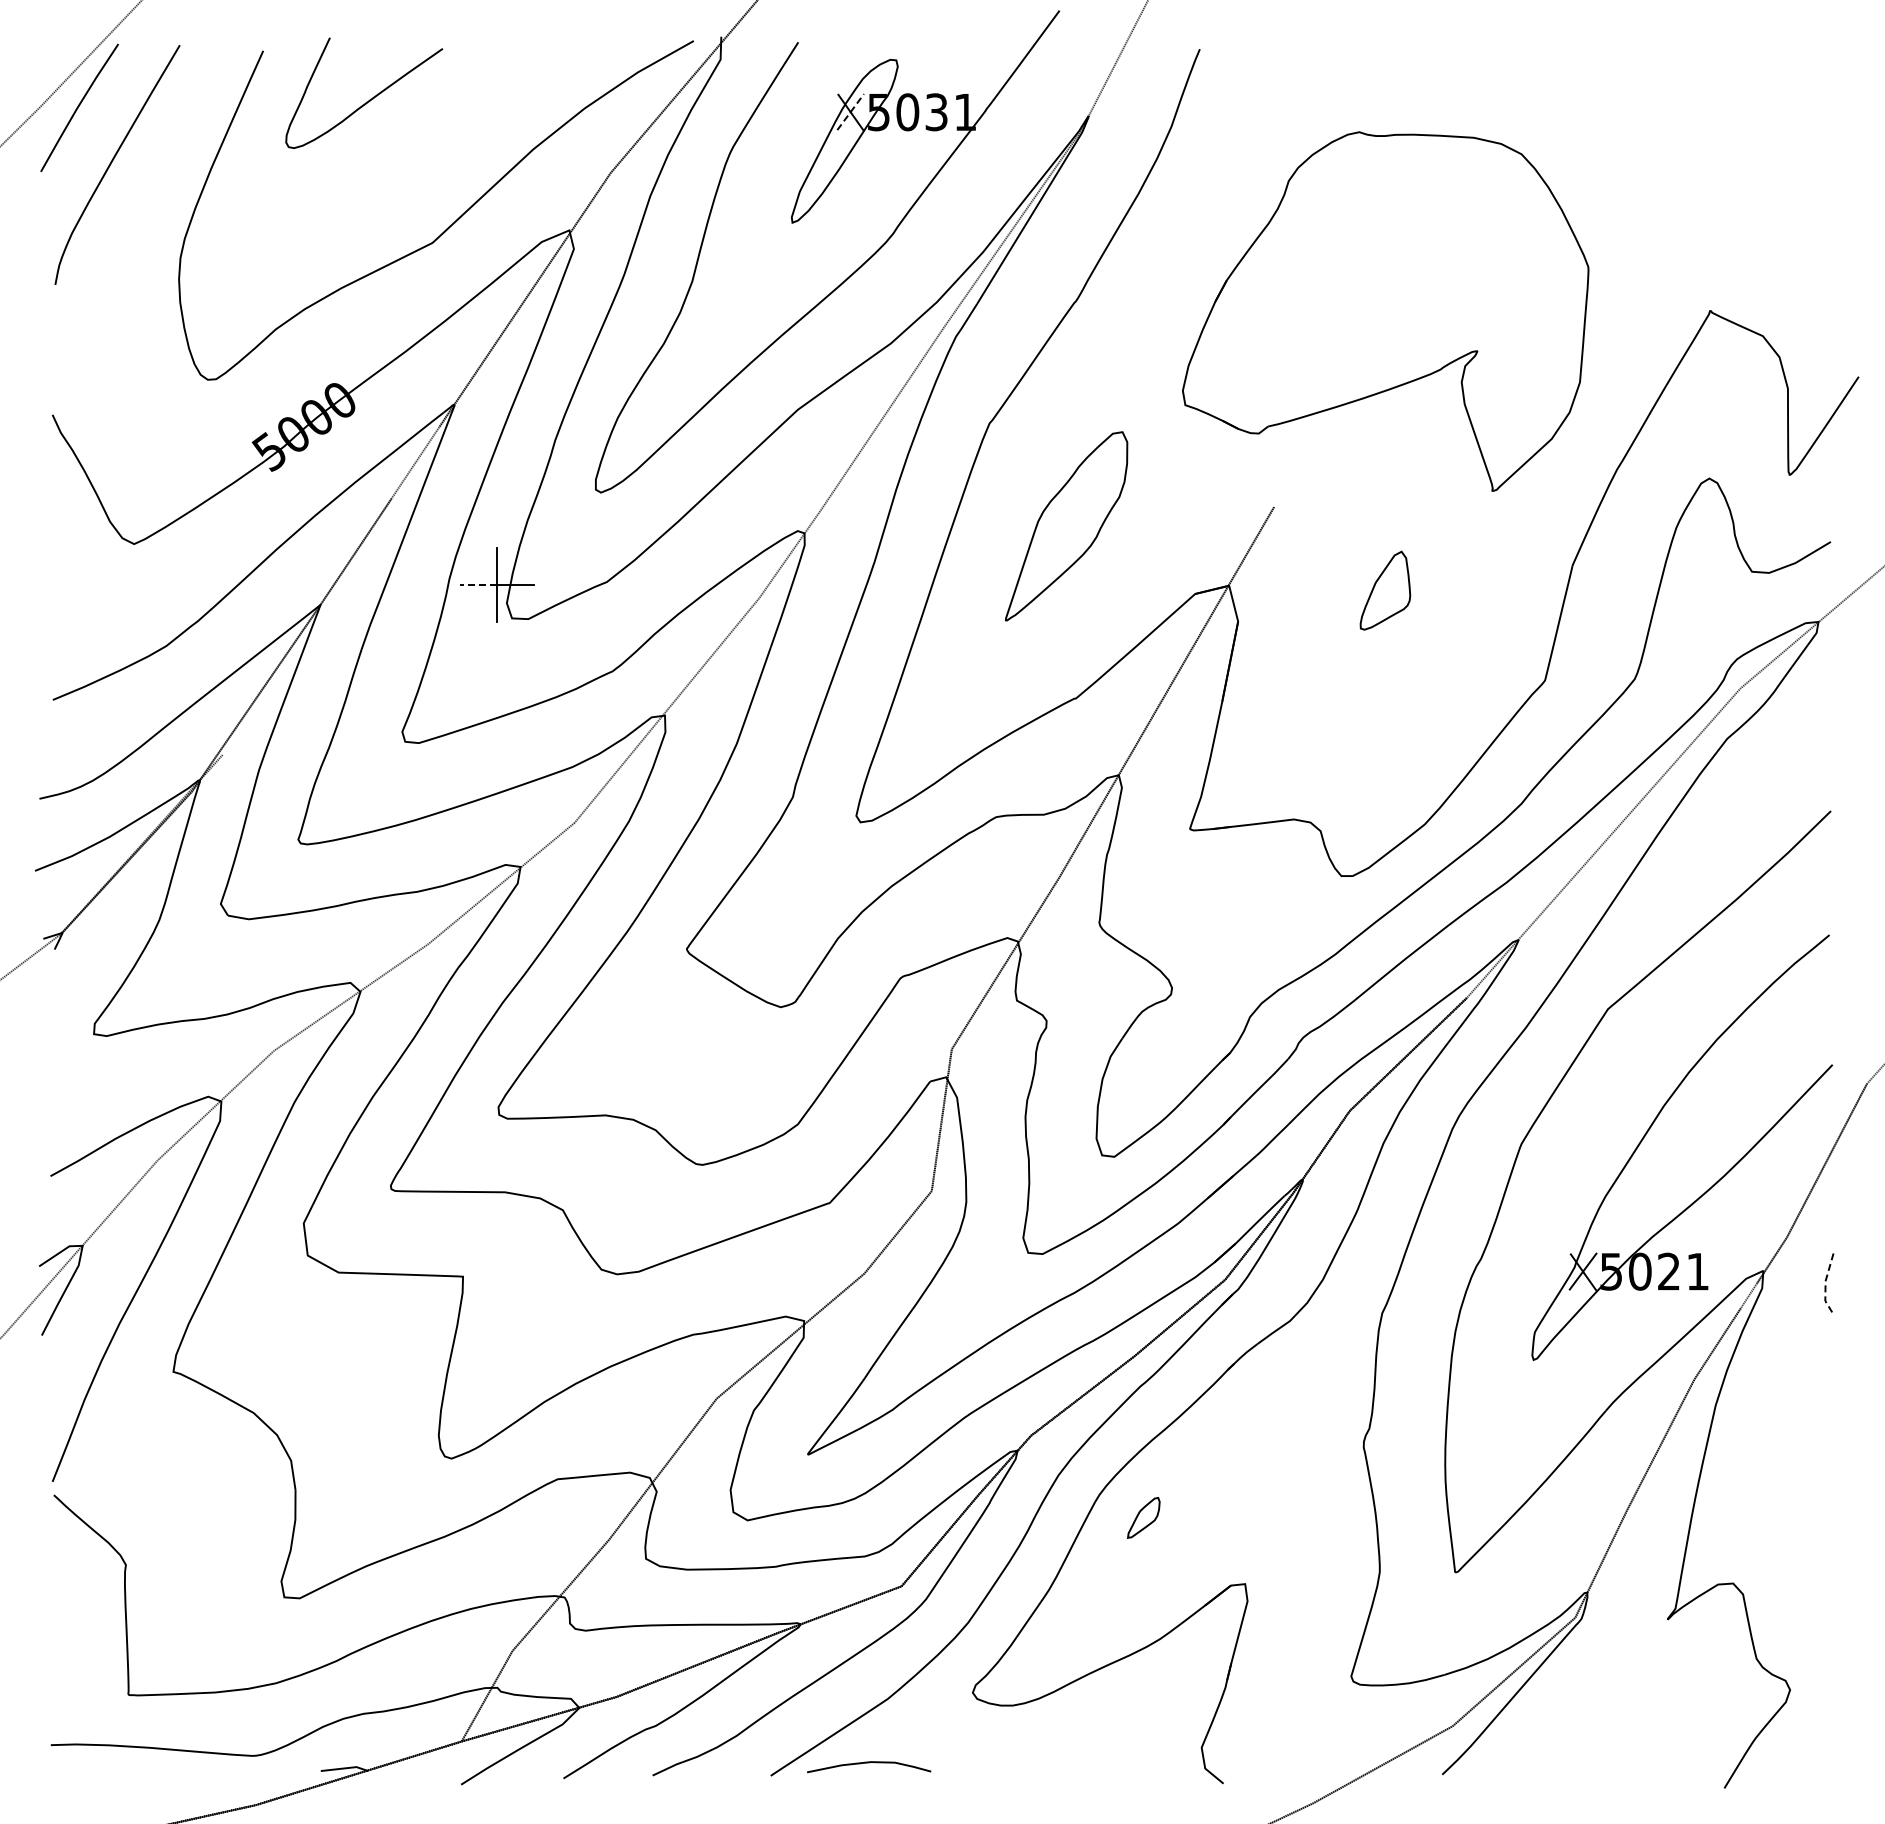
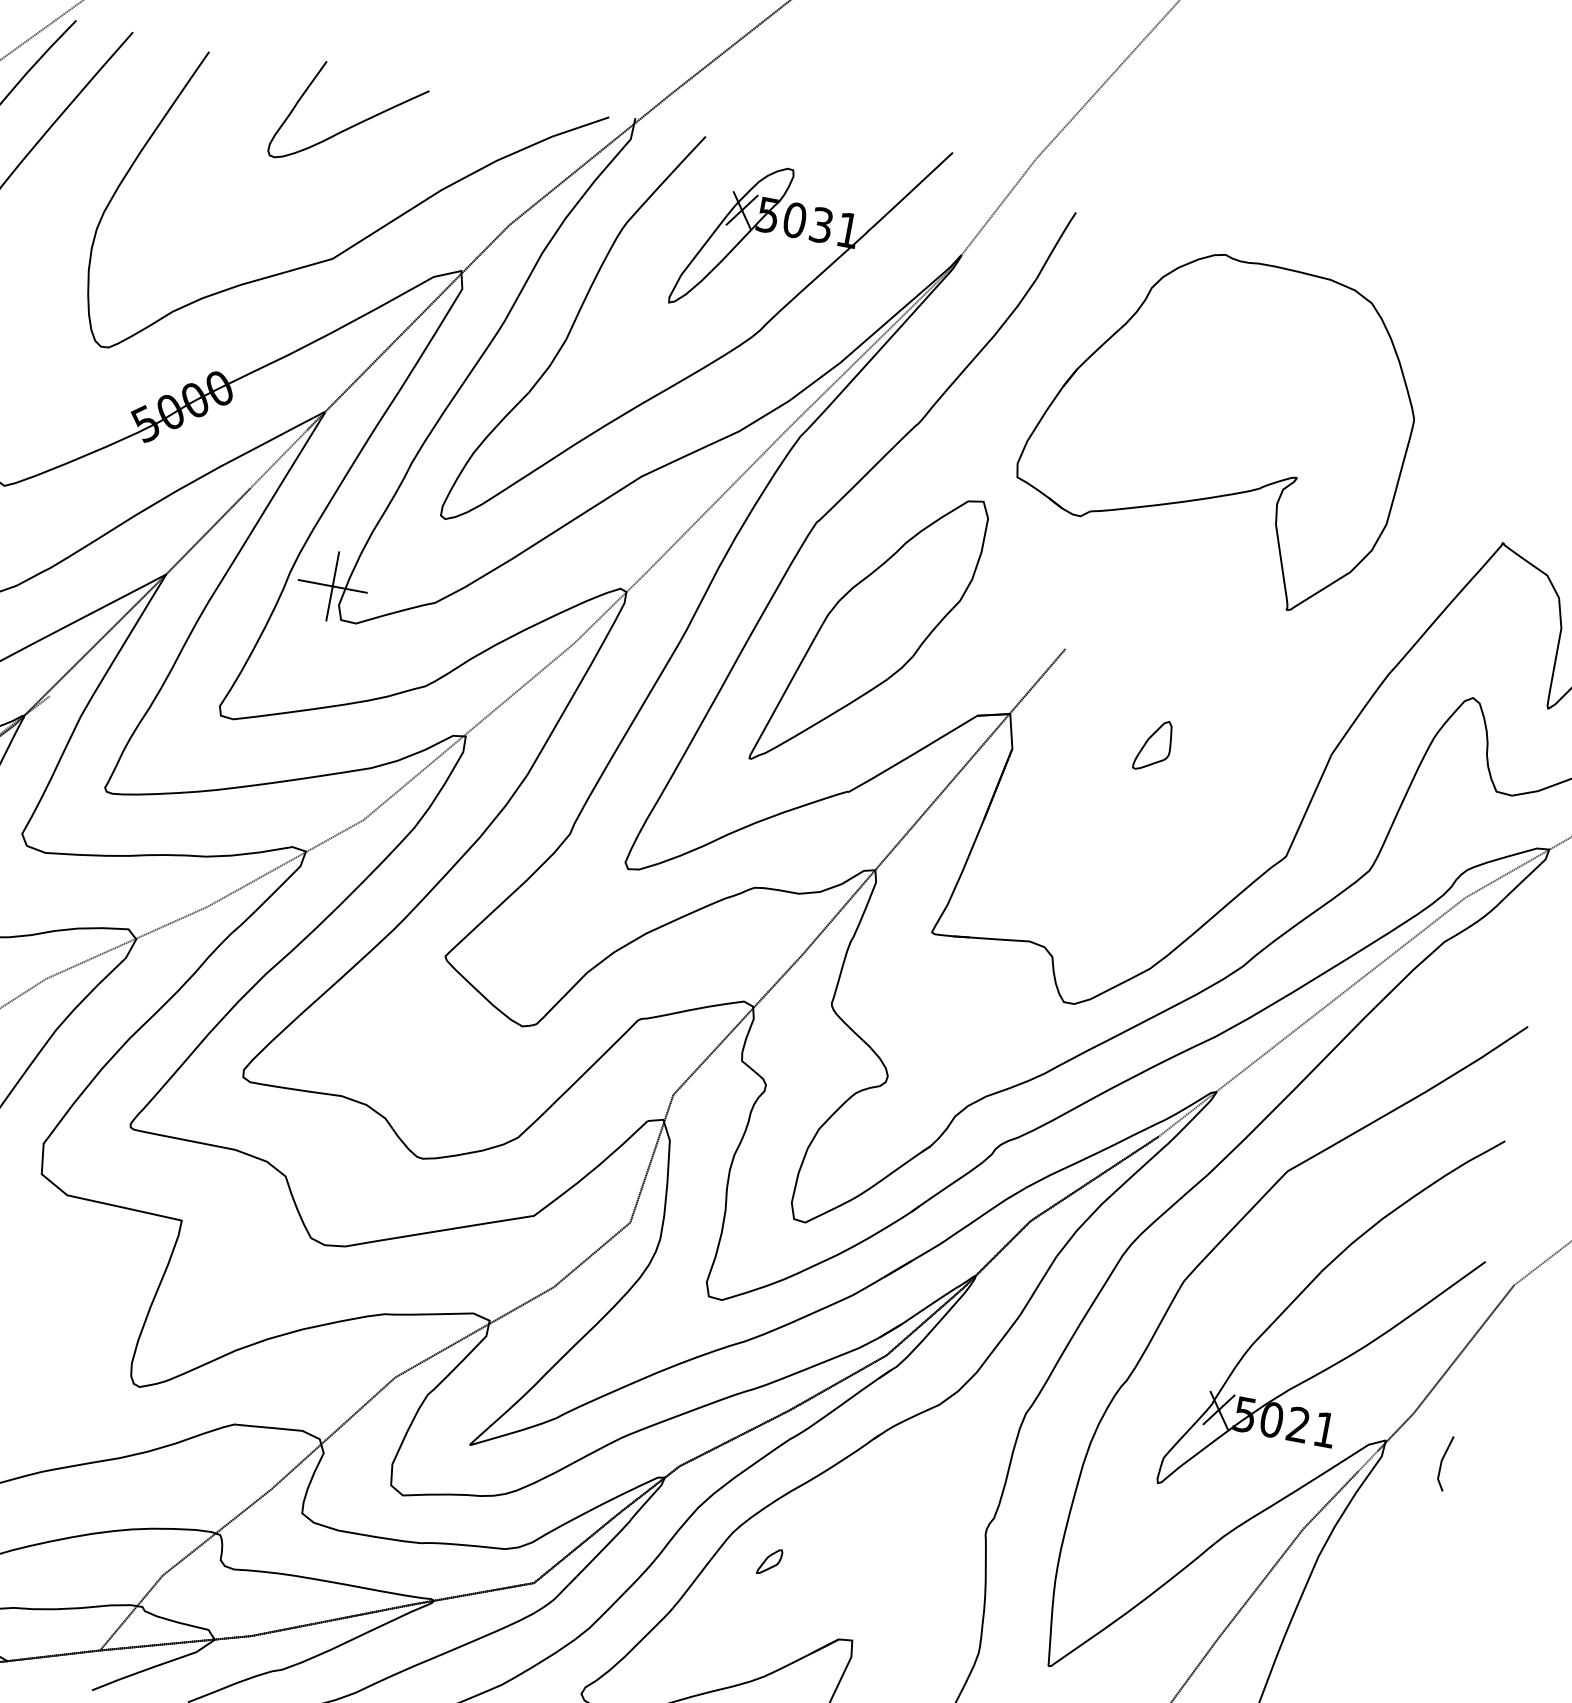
curve: (369, 99) -> (352, 125), moved
line: (850, 111) -> (742, 209), dashed -> solid
part: (1385, 311) -> (1218, 425), moved
part: (1066, 526) -> (870, 631), size x1.67
line: (477, 584) -> (315, 582), dashed -> solid
part: (1384, 590) -> (1153, 745), size x0.71
line: (1825, 1284) -> (1441, 1463), dashed -> solid
part: (1143, 1517) -> (769, 1561), size x0.71

